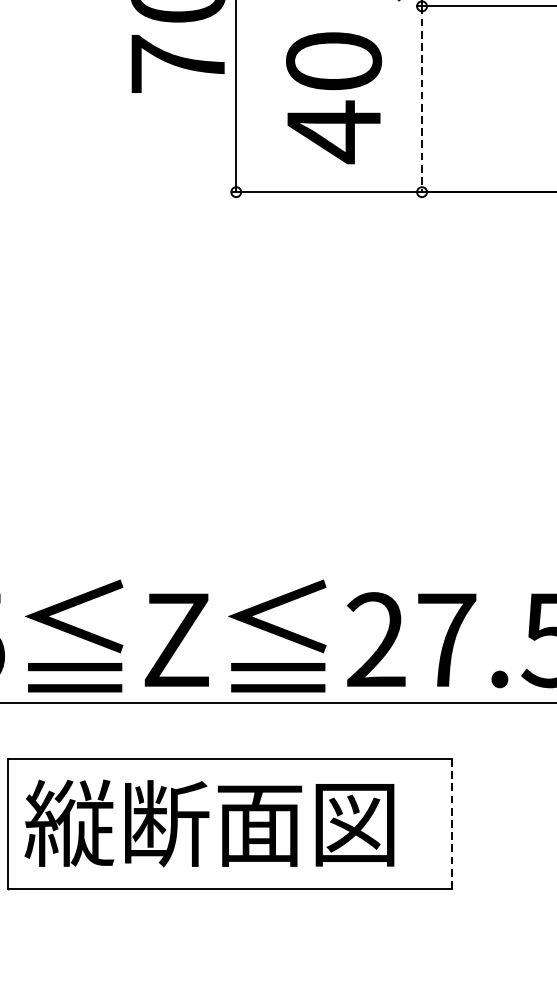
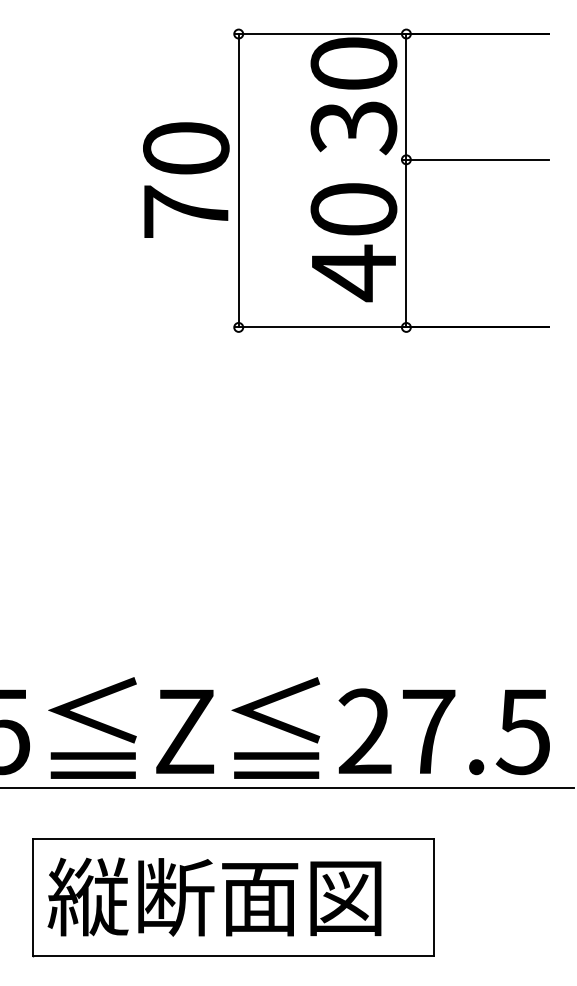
text: (333, 98) -> (353, 242), moved
line: (422, 99) -> (406, 243), dashed -> solid
line: (452, 823) -> (433, 897), dashed -> solid

